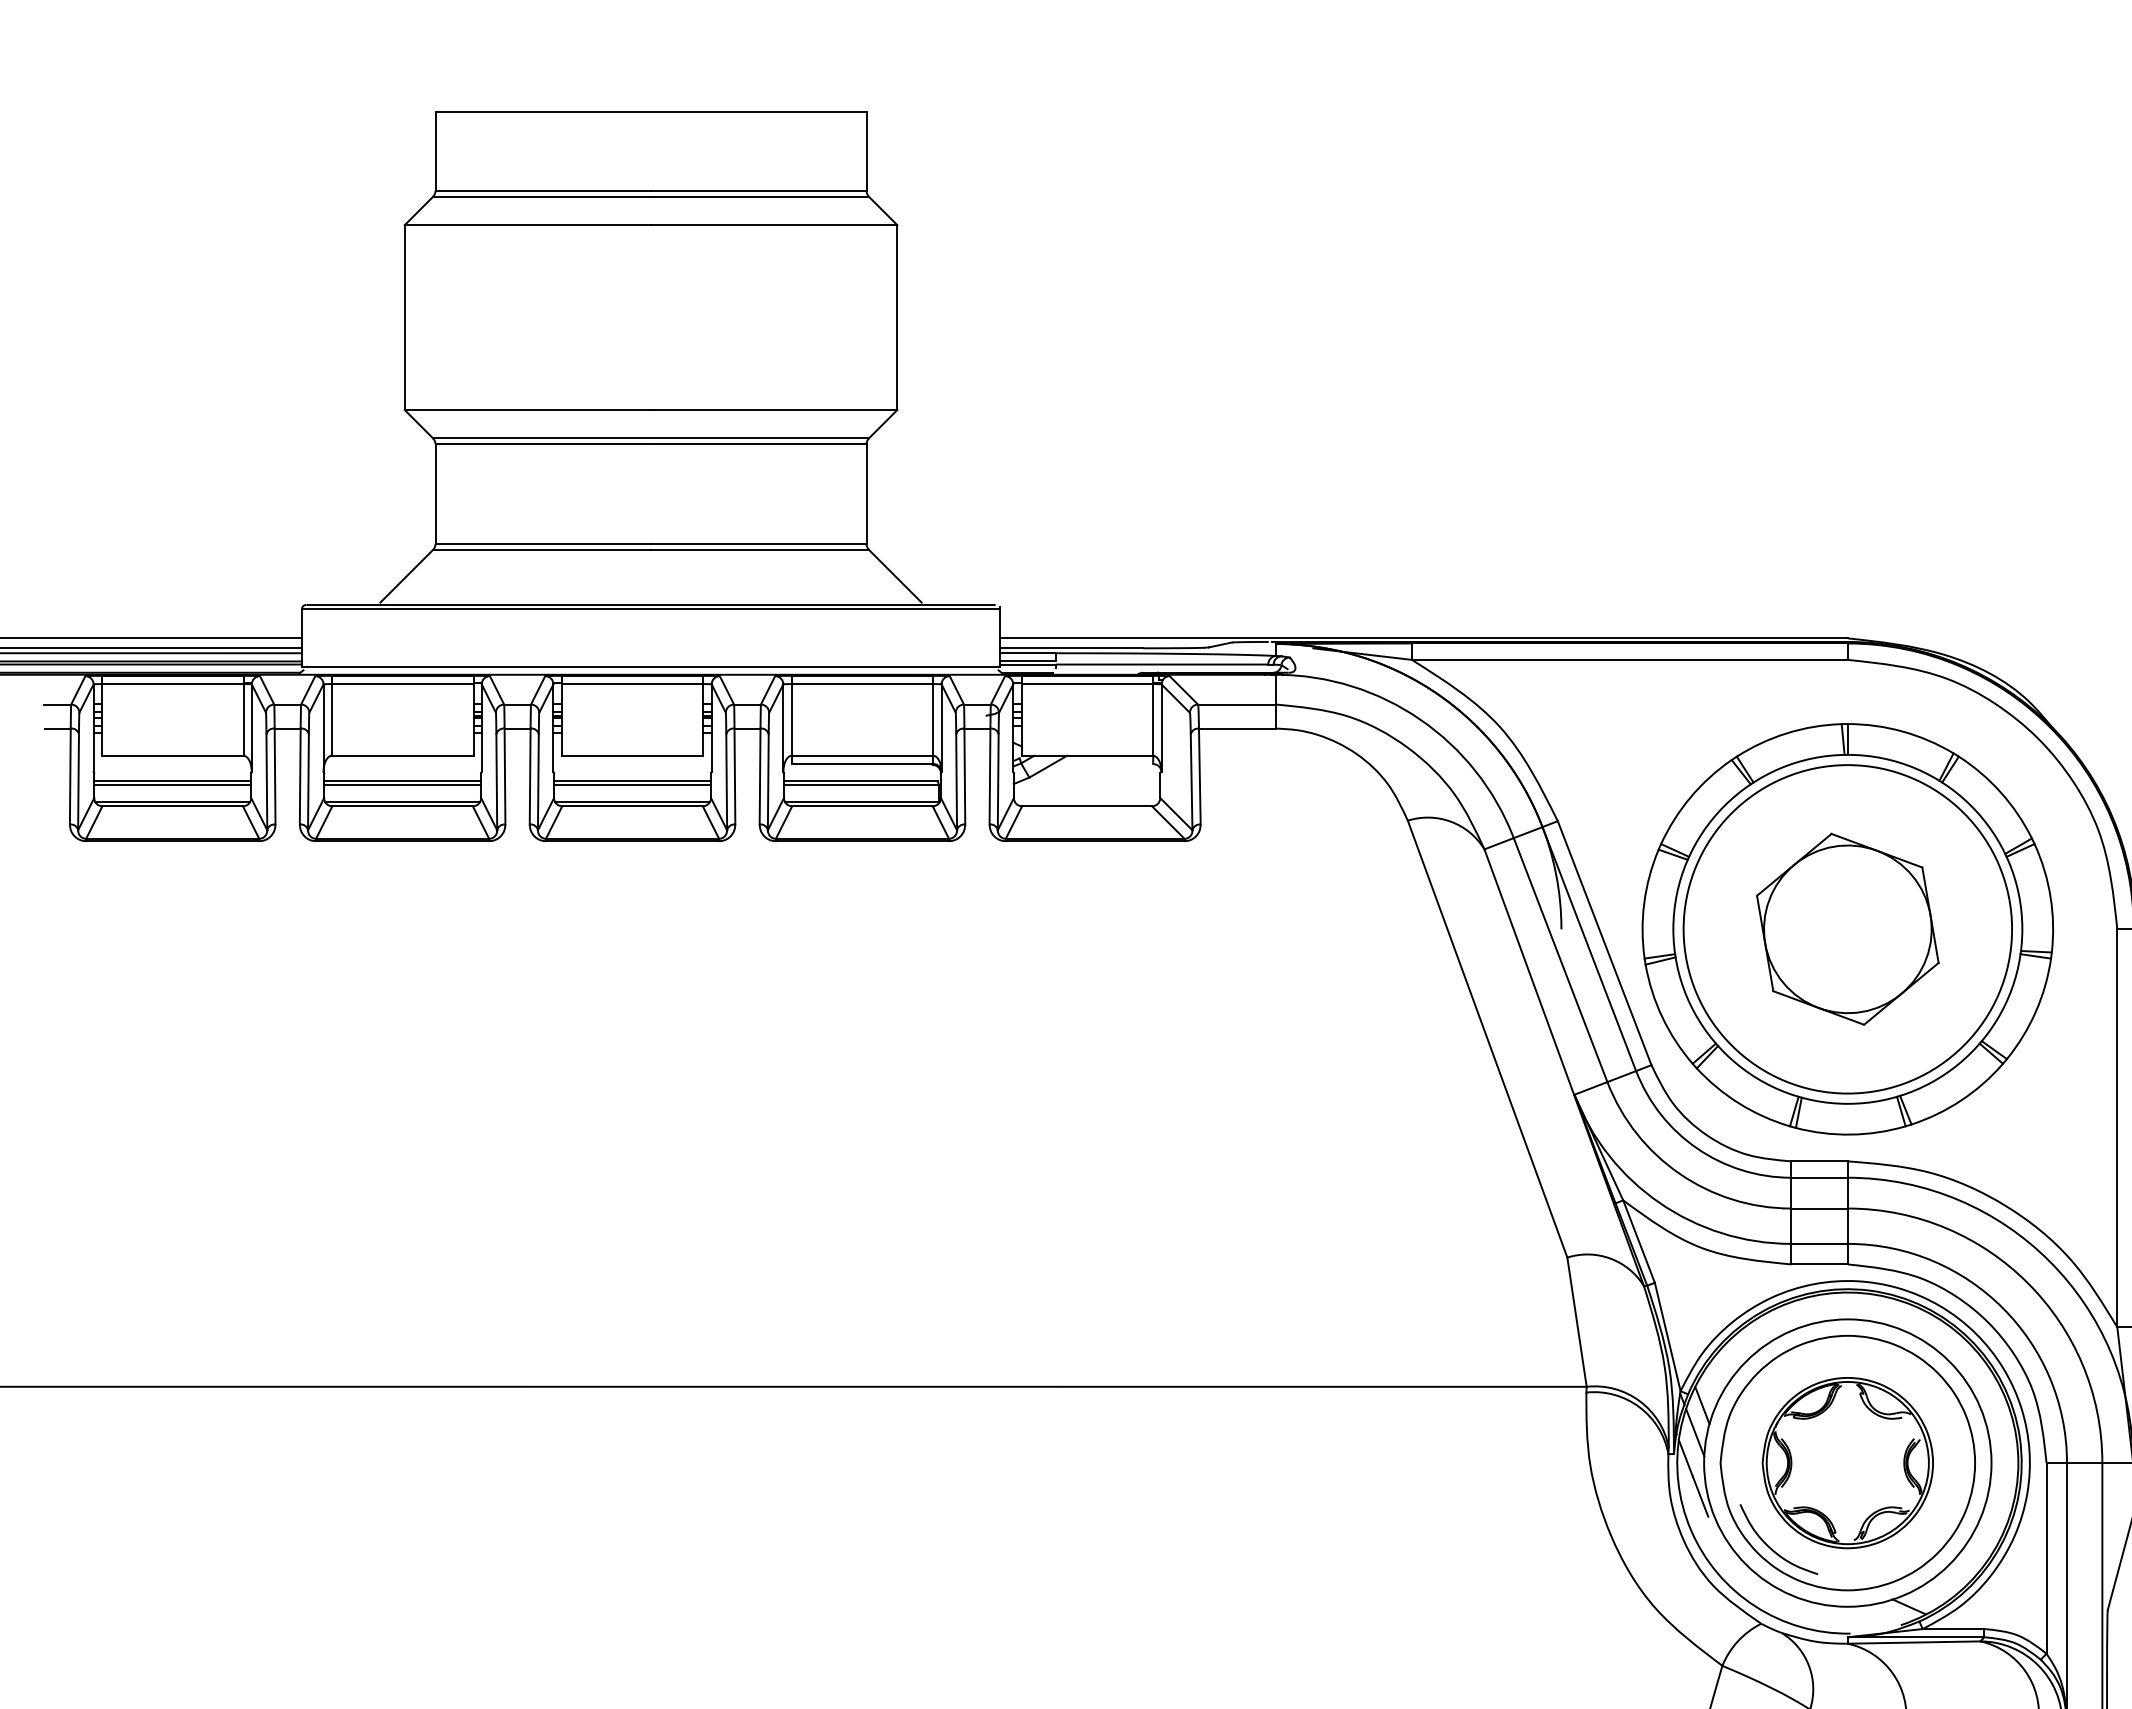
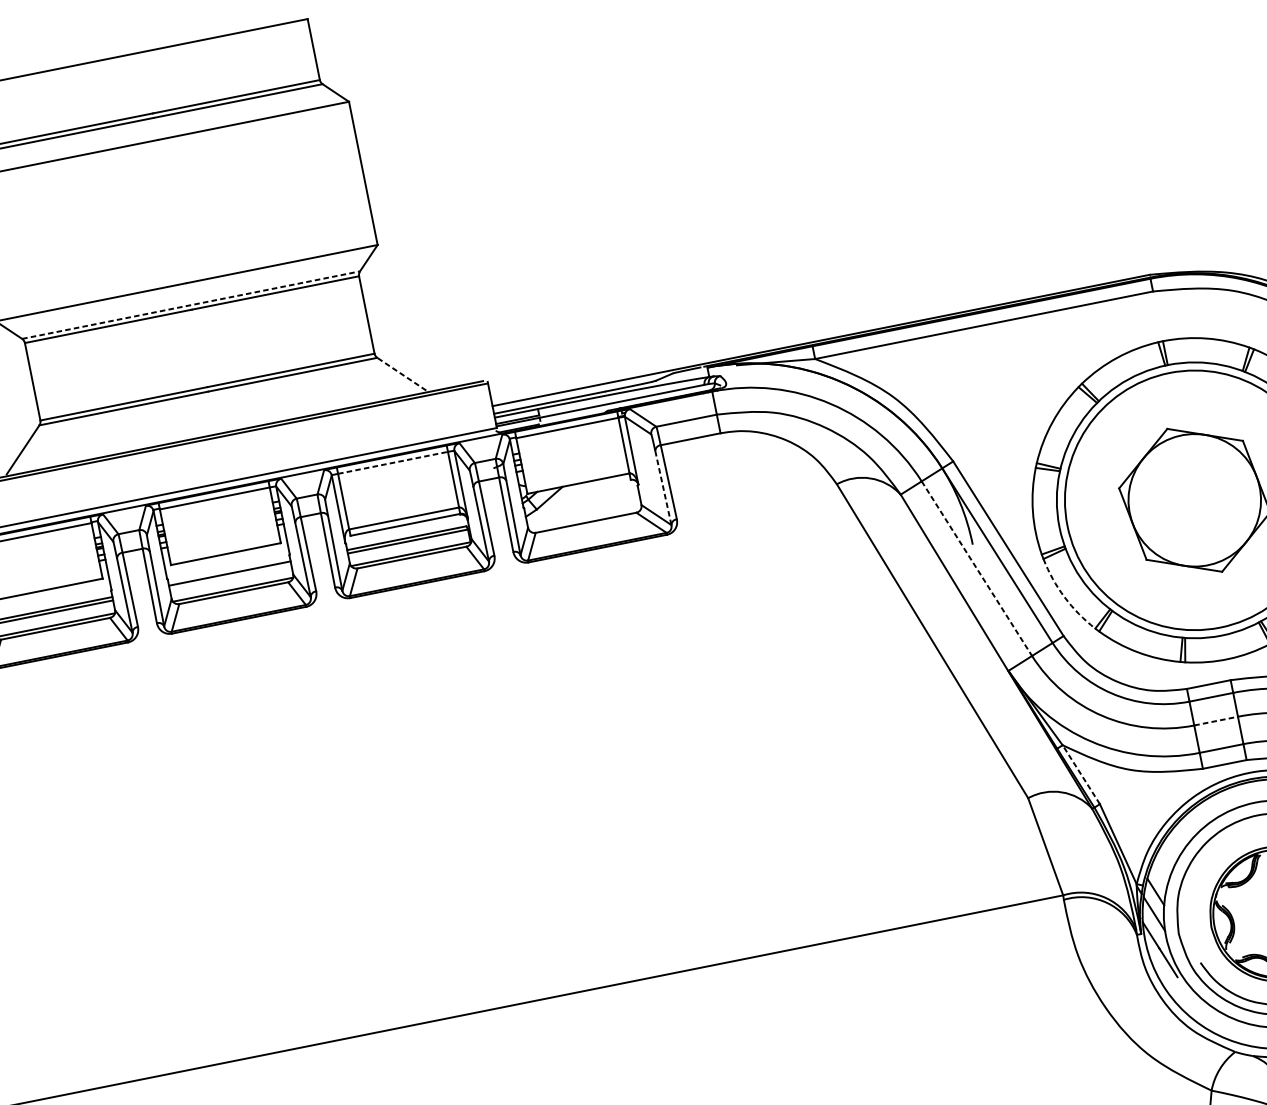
line: (651, 438) -> (191, 305), solid -> dashed
line: (894, 575) -> (401, 373), solid -> dashed
line: (862, 684) -> (393, 463), solid -> dashed
line: (1191, 782) -> (663, 488), solid -> dashed
line: (632, 785) -> (230, 577), removed
line: (1560, 960) -> (976, 569), solid -> dashed
arc: (1662, 1017) -> (1064, 597), solid -> dashed
line: (1820, 1208) -> (1216, 720), solid -> dashed
line: (1638, 1241) -> (1080, 774), solid -> dashed

